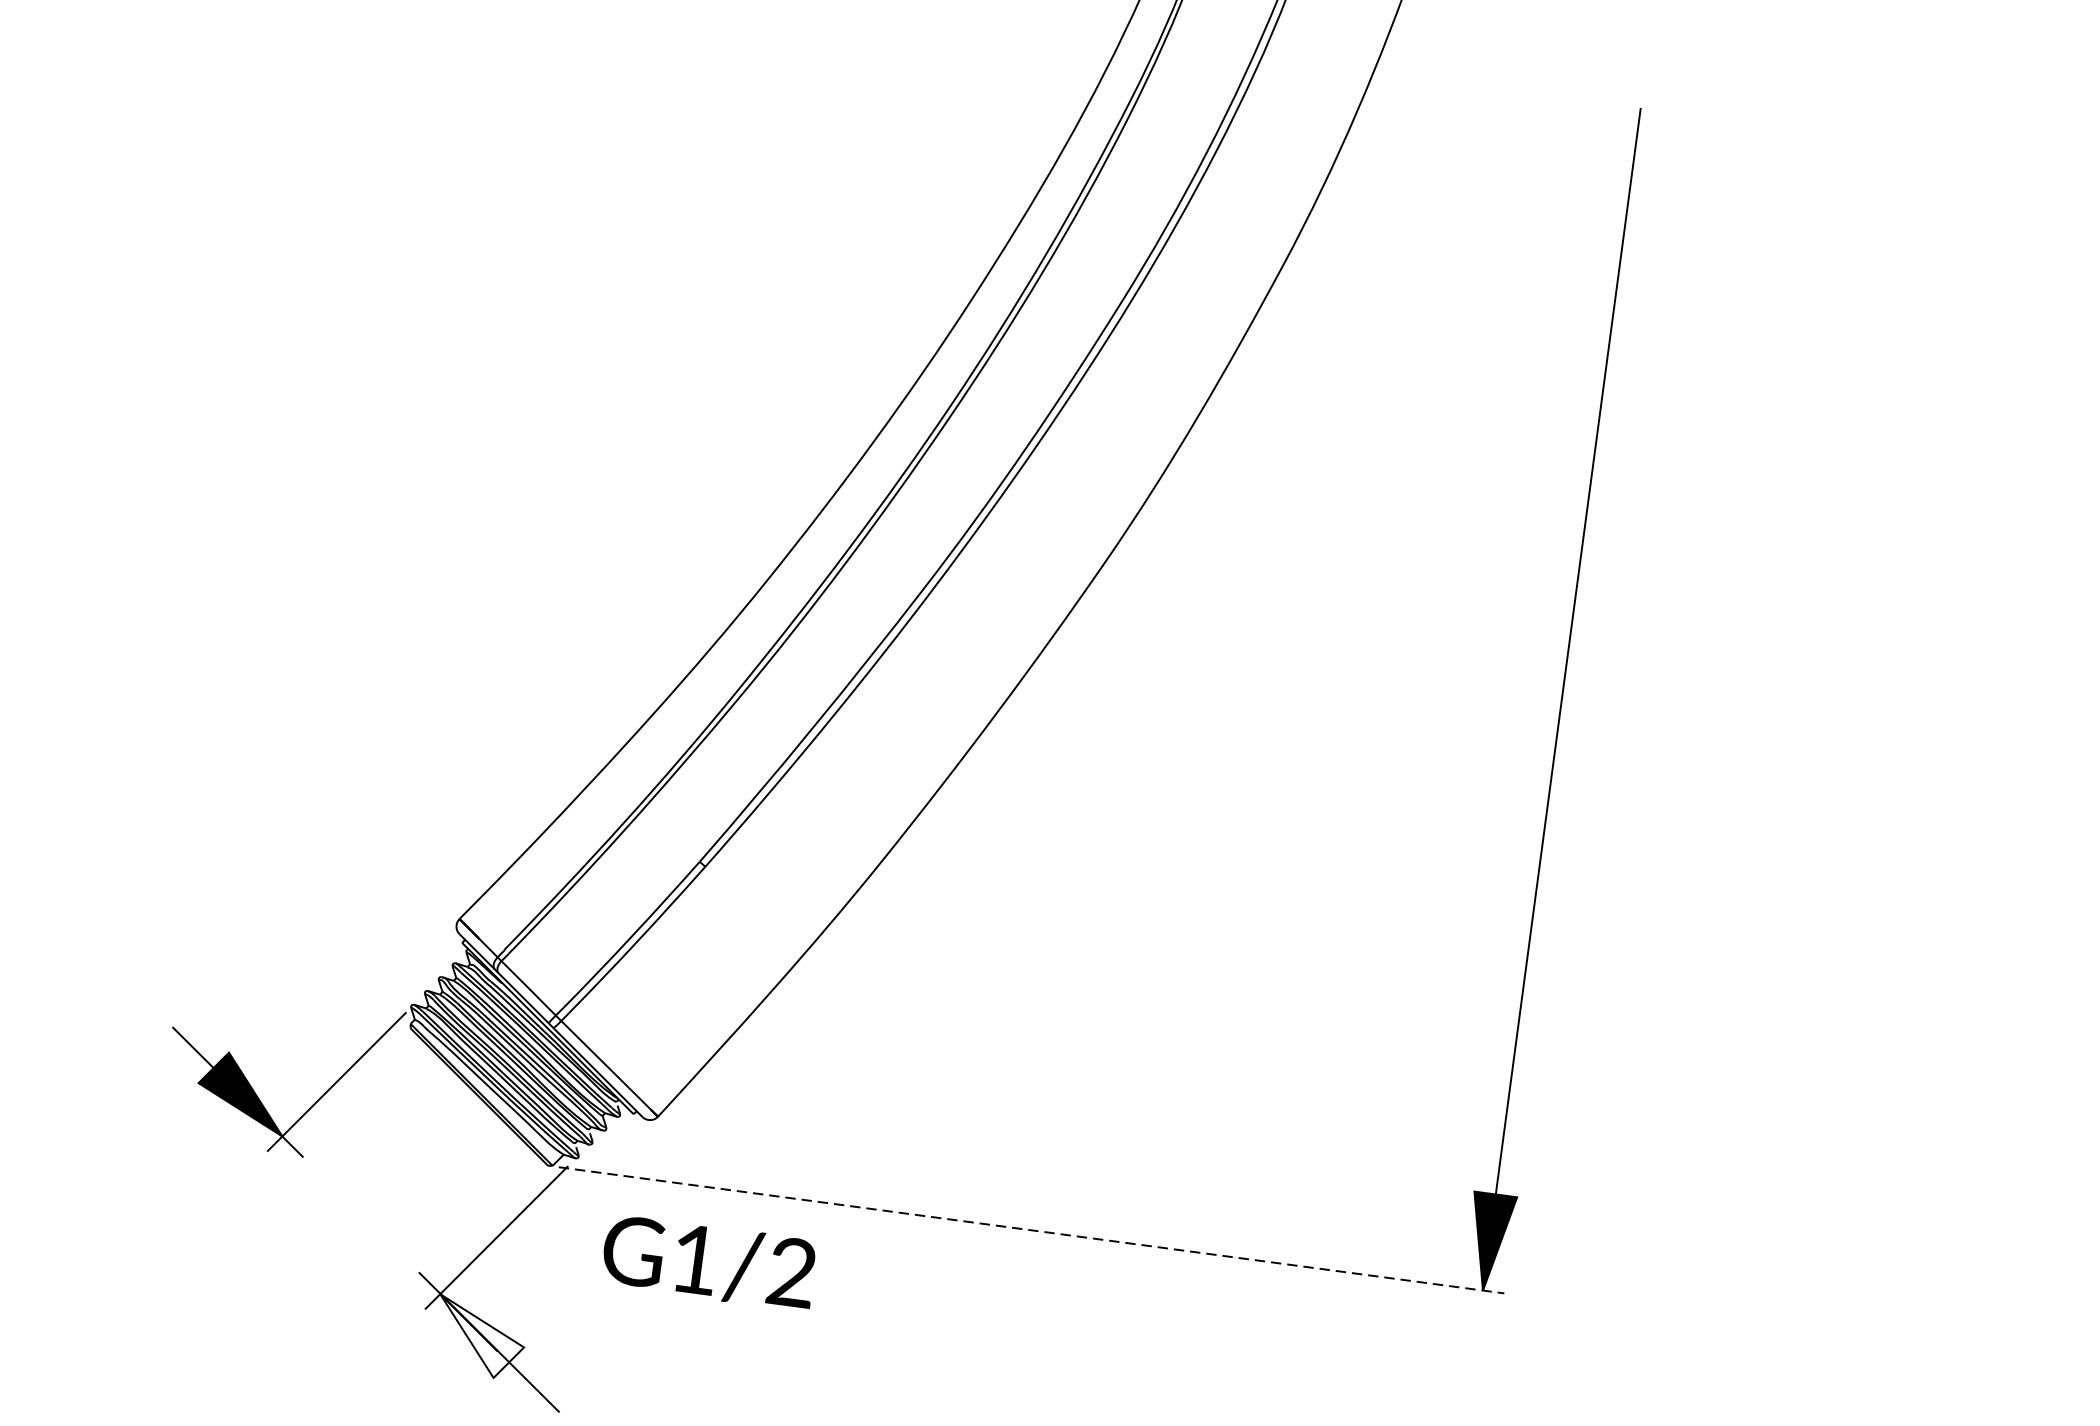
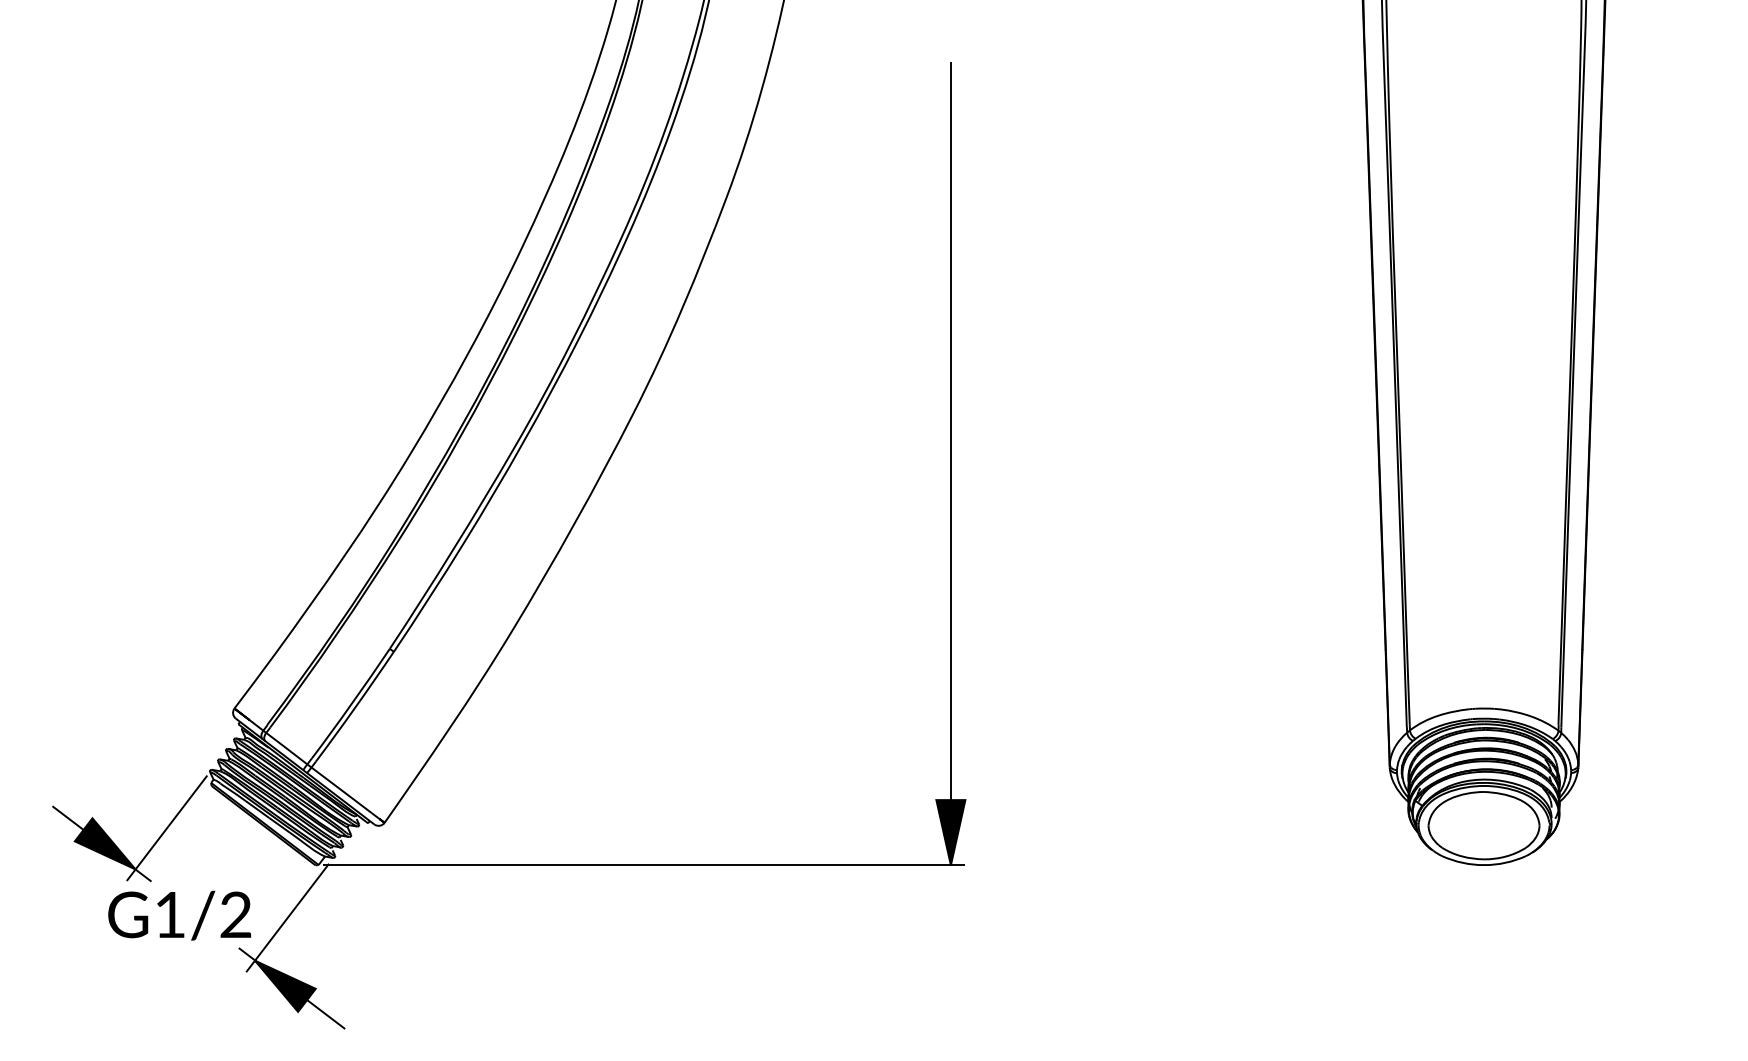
line: (1032, 1230) -> (644, 865), dashed -> solid
text: (708, 1262) -> (179, 915), moved
fill: (480, 1336) -> (285, 985), added

